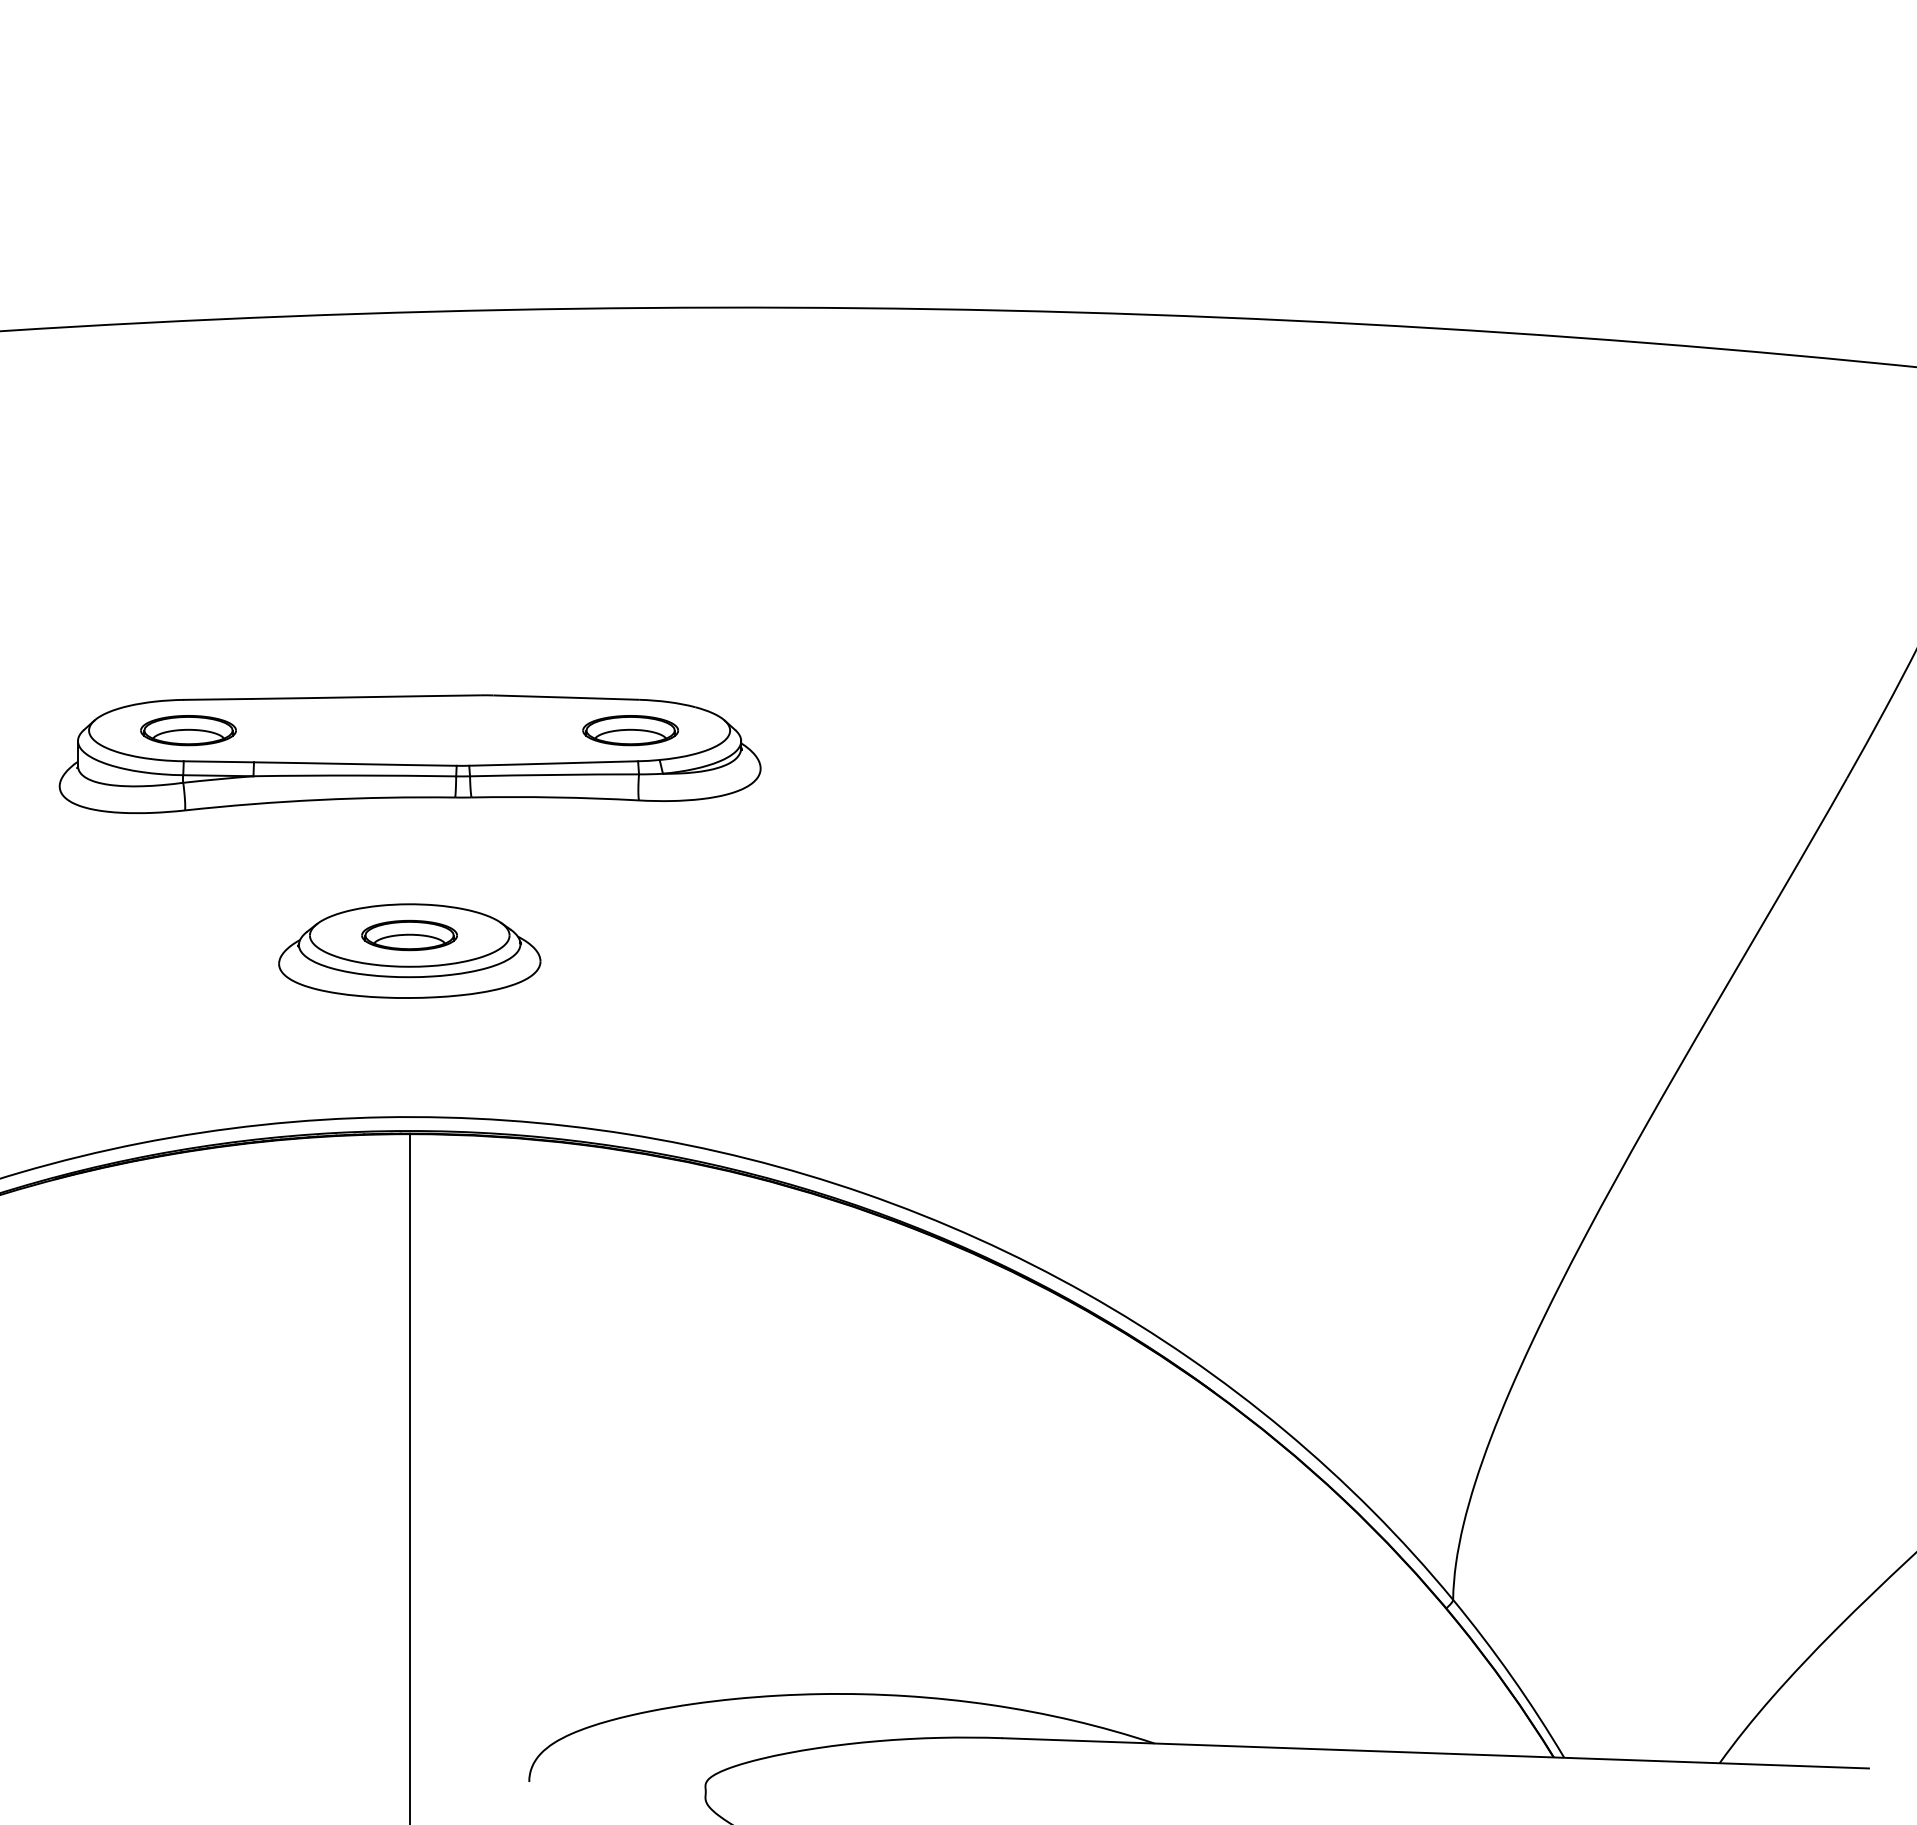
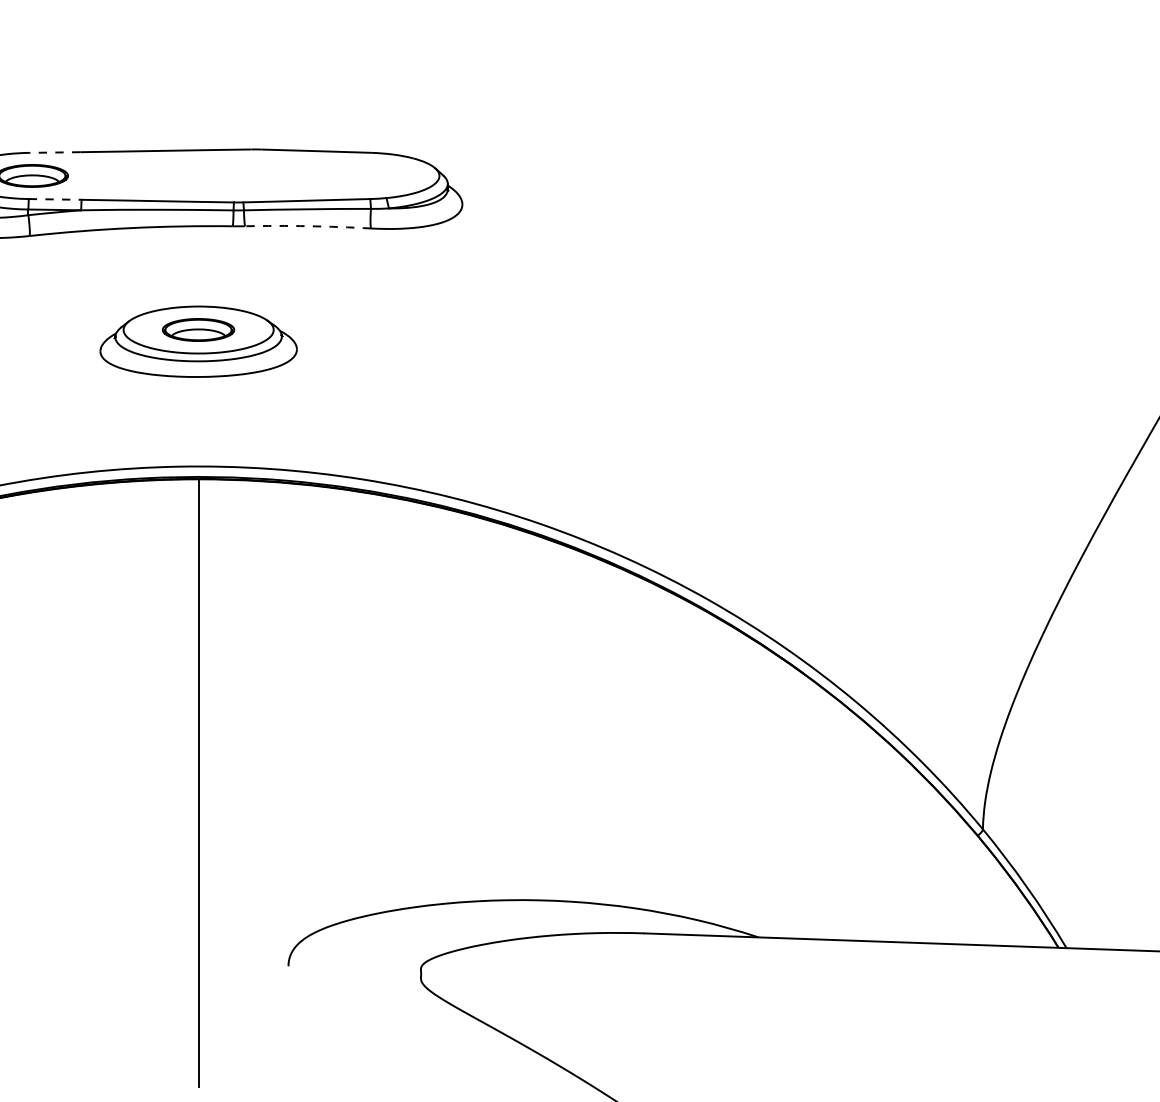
line: (217, 699) -> (54, 152), solid -> dashed
part: (630, 730) -> (364, 175), removed
line: (219, 761) -> (55, 199), solid -> dashed
arc: (555, 797) -> (308, 226), solid -> dashed

